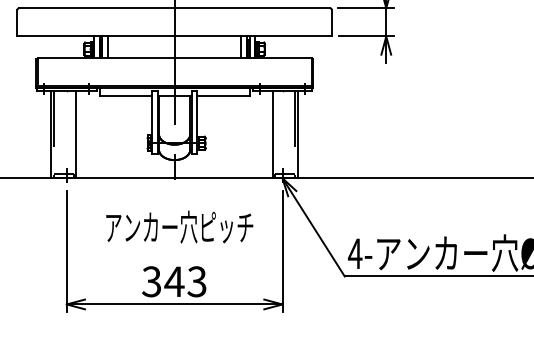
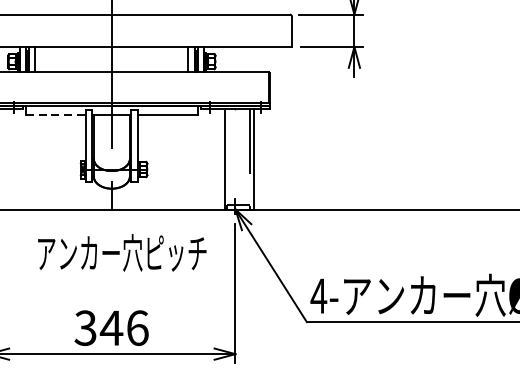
line: (126, 96) -> (56, 115), solid -> dashed
text: (179, 226) -> (122, 252), moved
text: (196, 281) -> (136, 327), 343 -> 346

